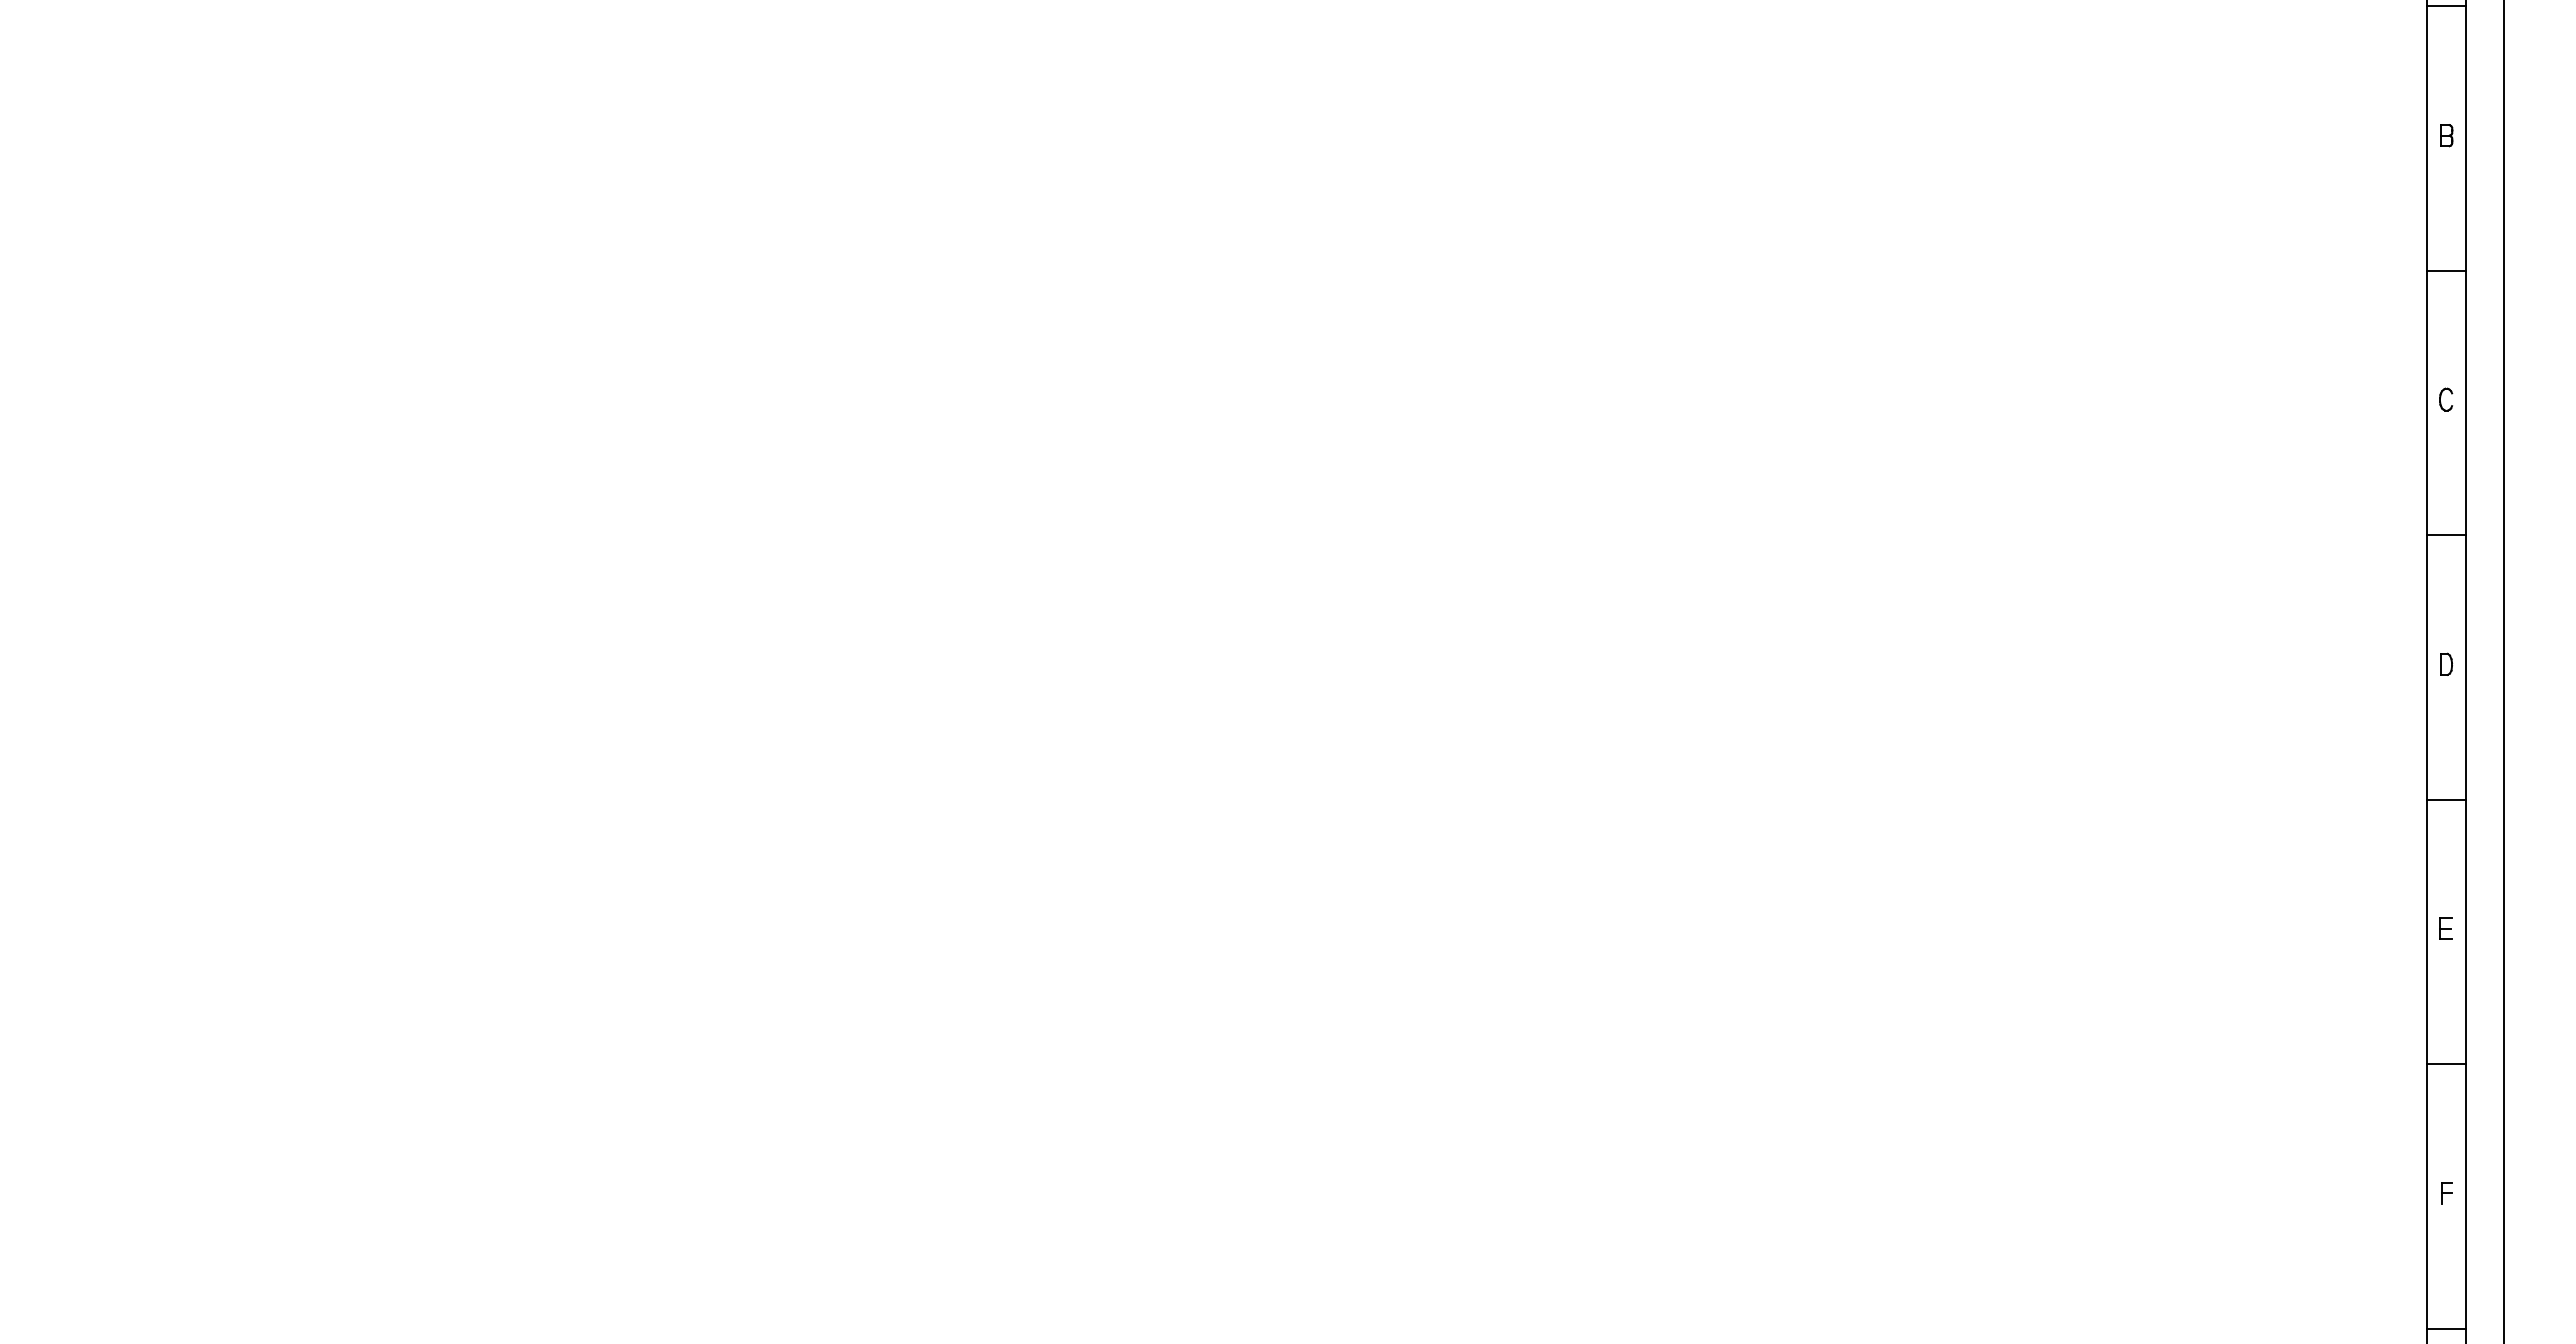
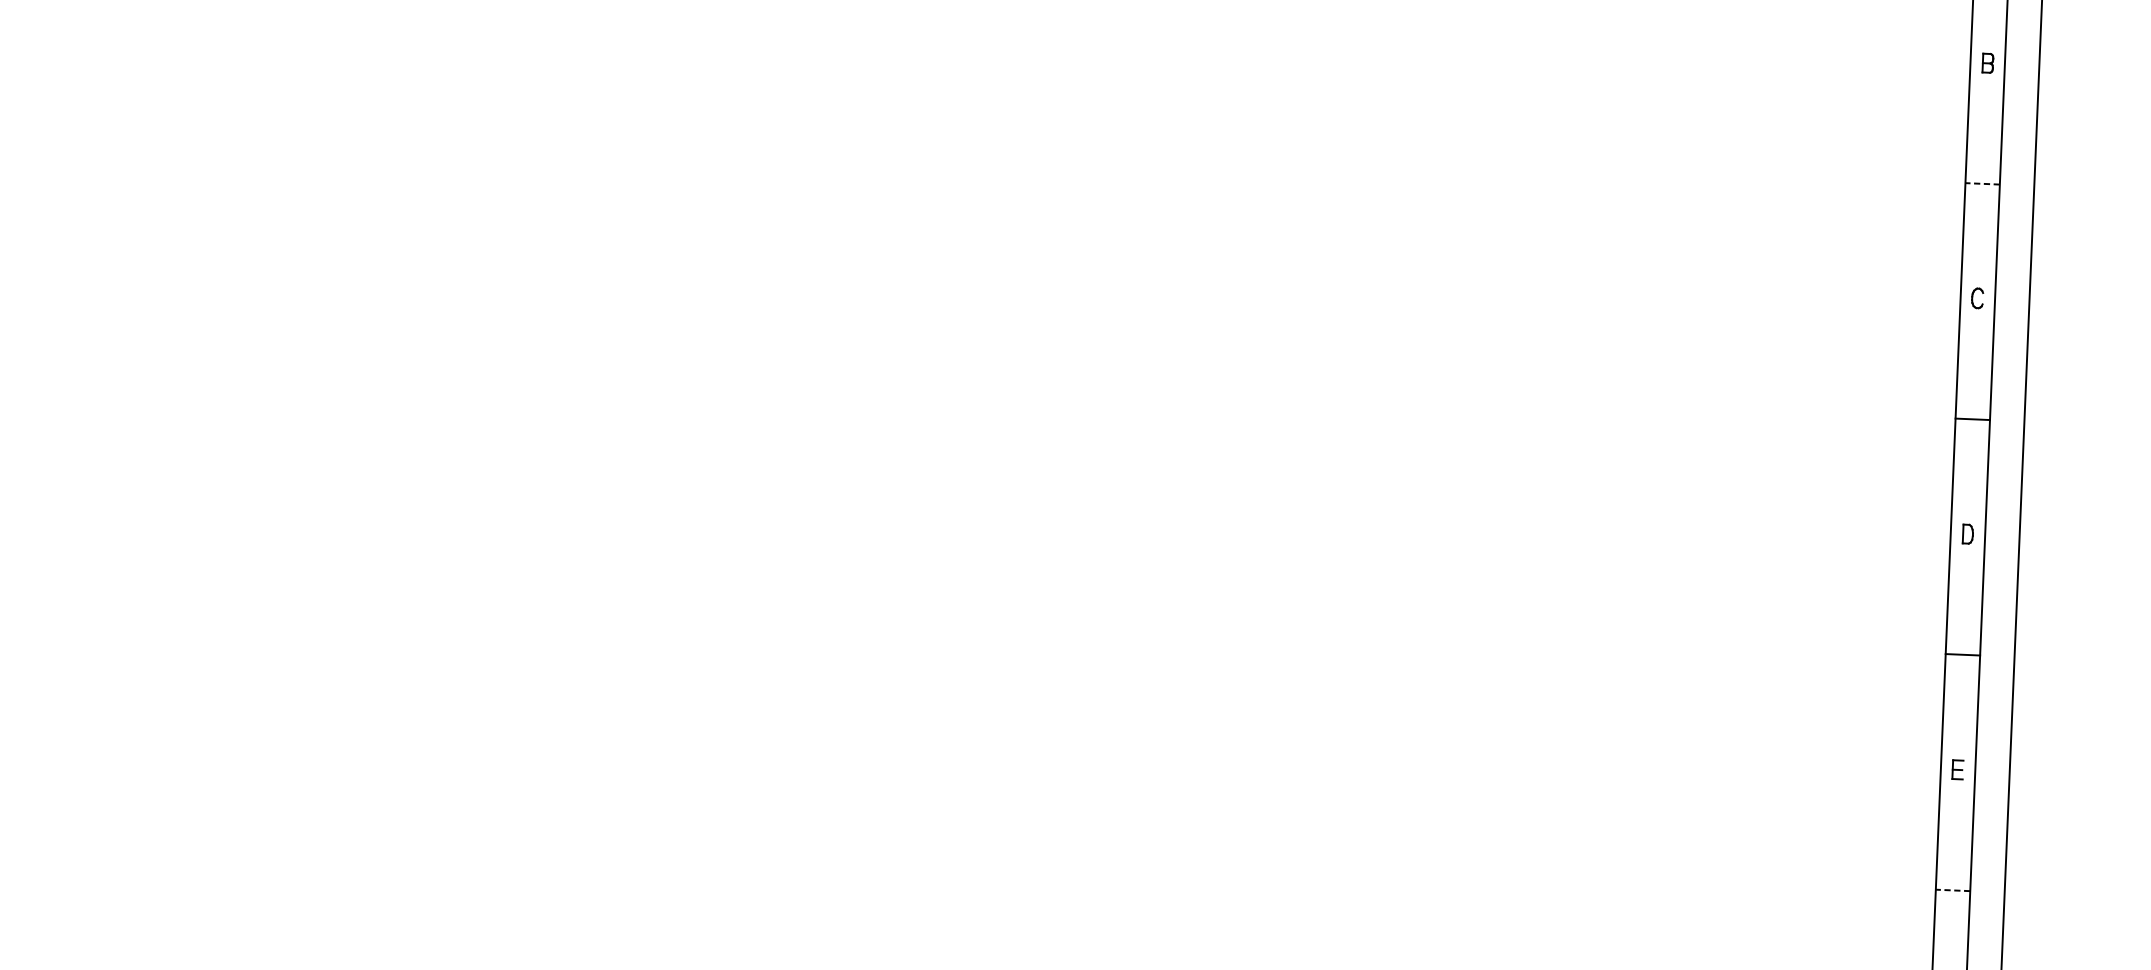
line: (2445, 271) -> (1981, 184), solid -> dashed
line: (2445, 1064) -> (1952, 890), solid -> dashed

